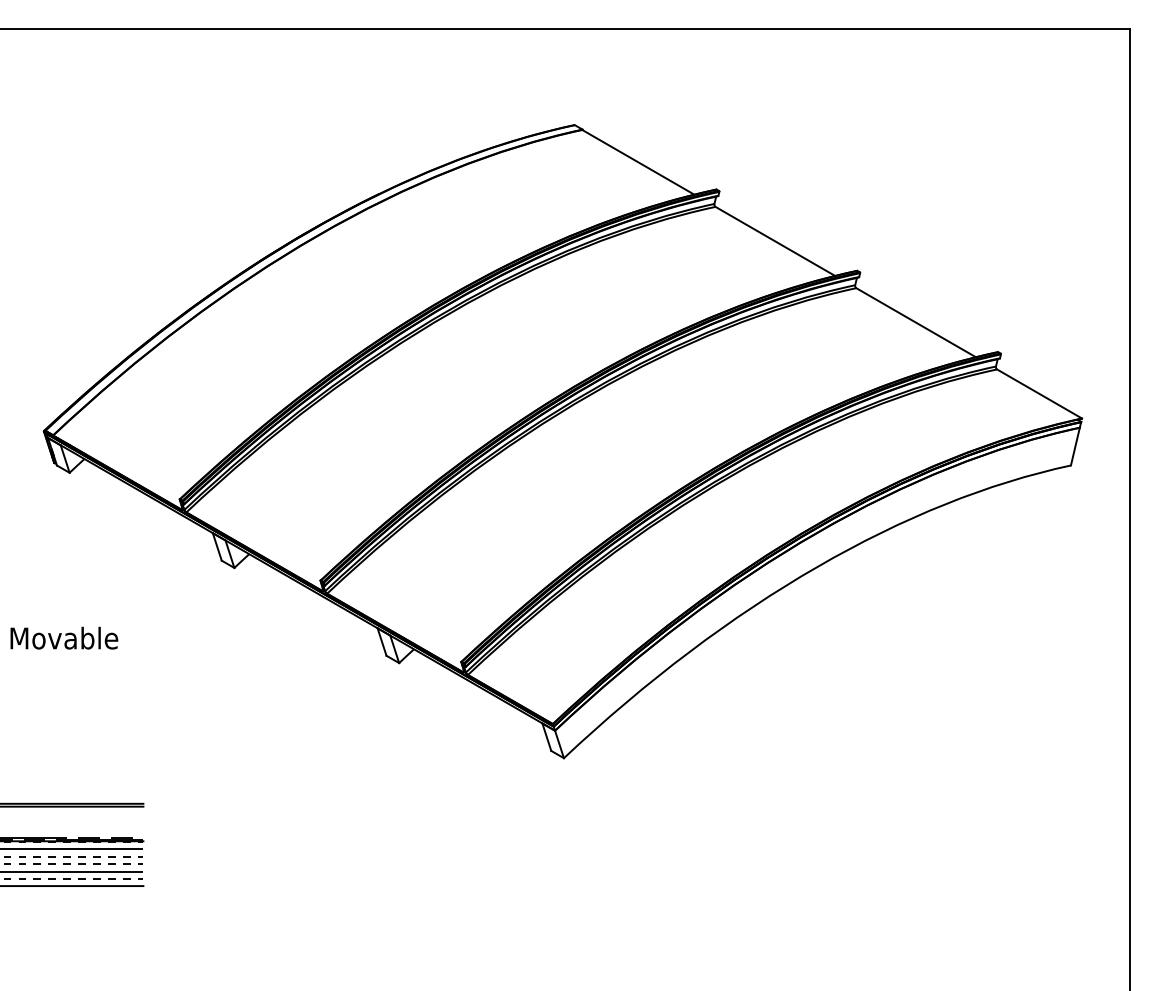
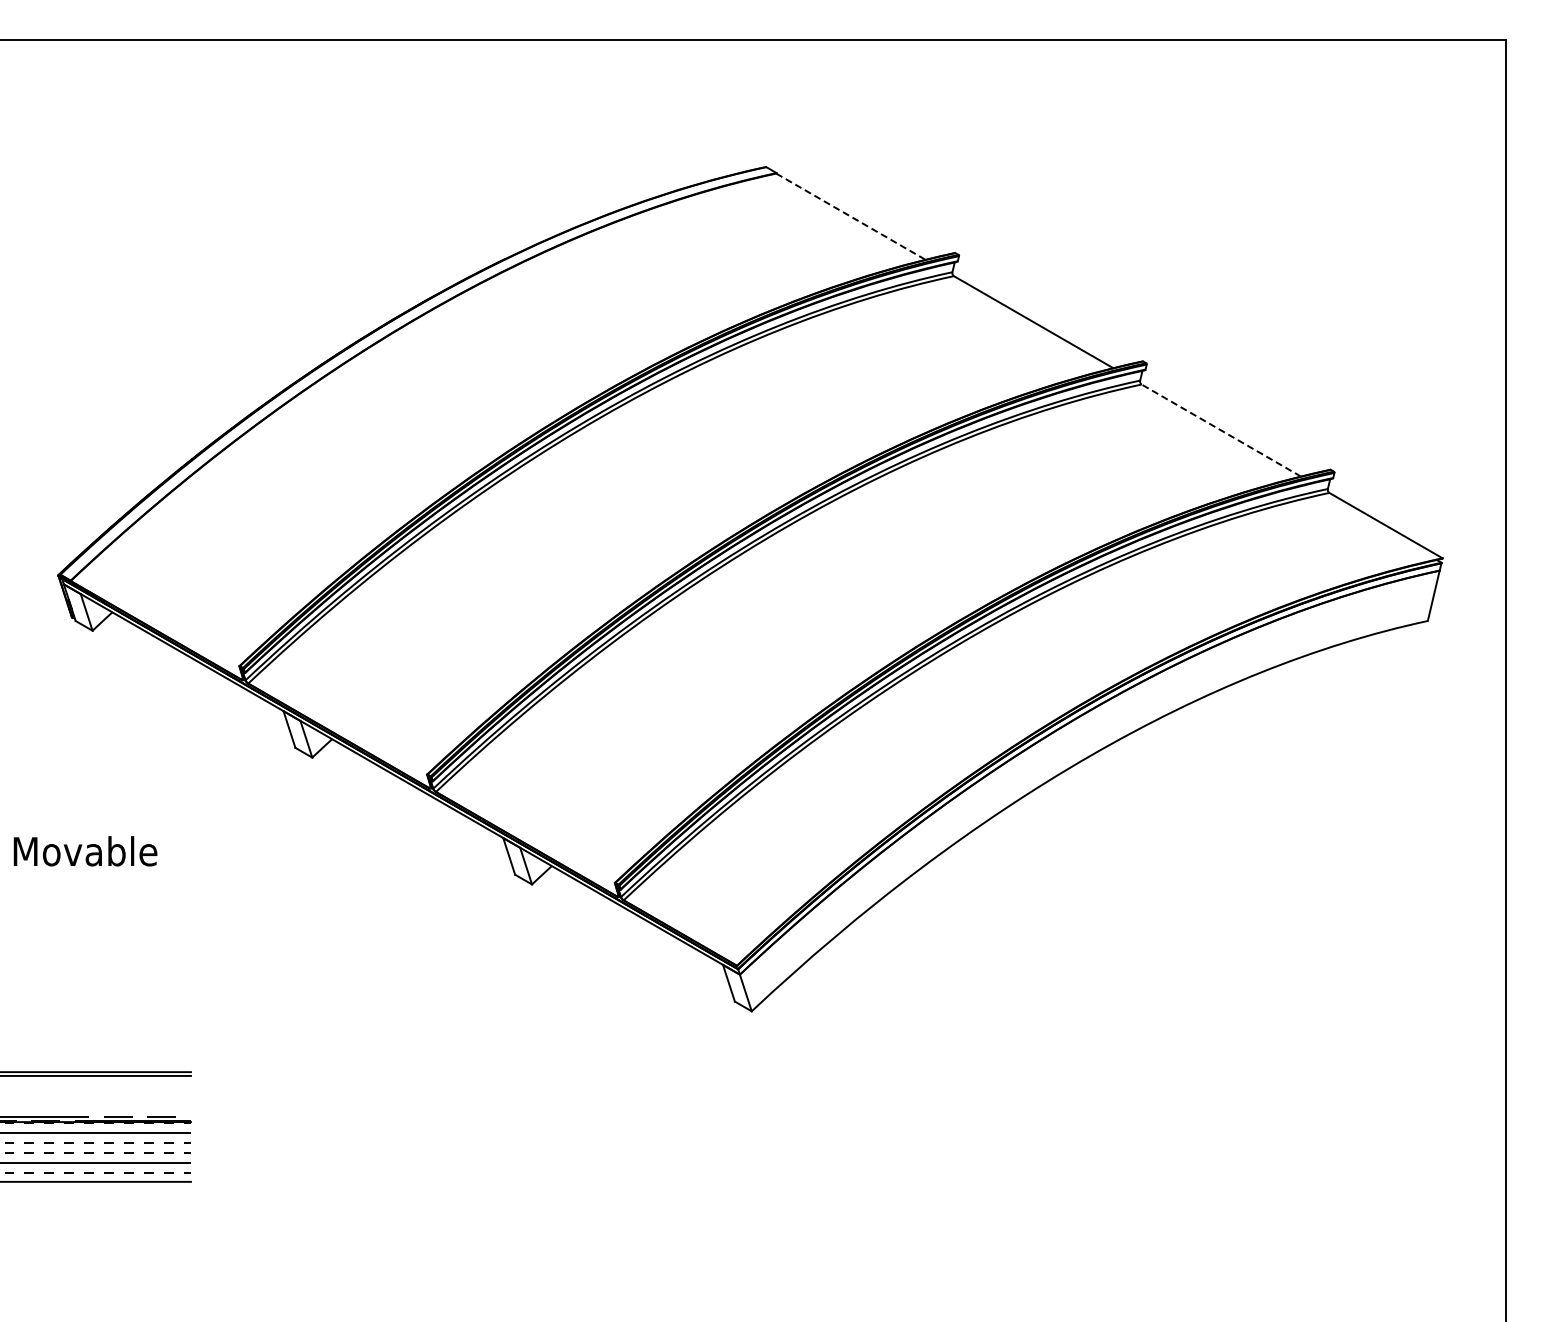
line: (638, 162) -> (851, 216), solid -> dashed
line: (915, 322) -> (1220, 430), solid -> dashed

